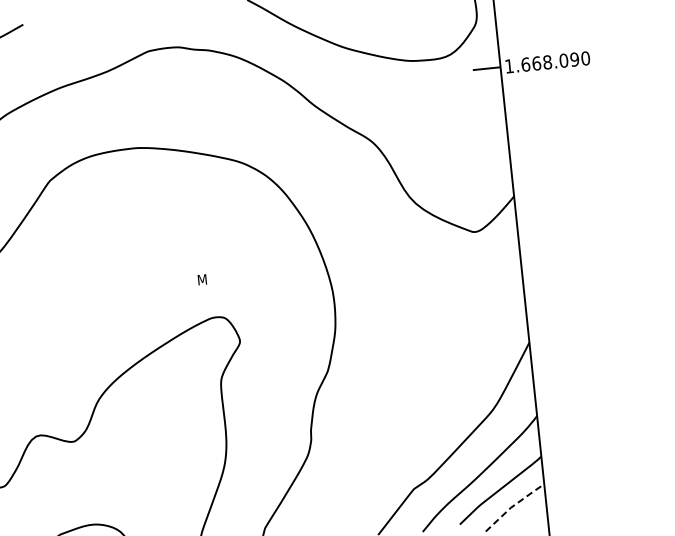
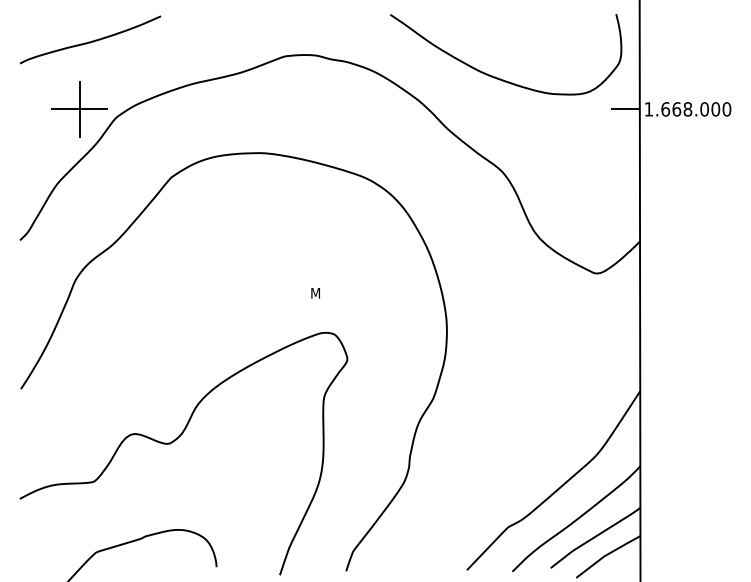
text: (574, 59) -> (715, 109), 1.668.090 -> 1.668.000
line: (512, 505) -> (606, 554), dashed -> solid

